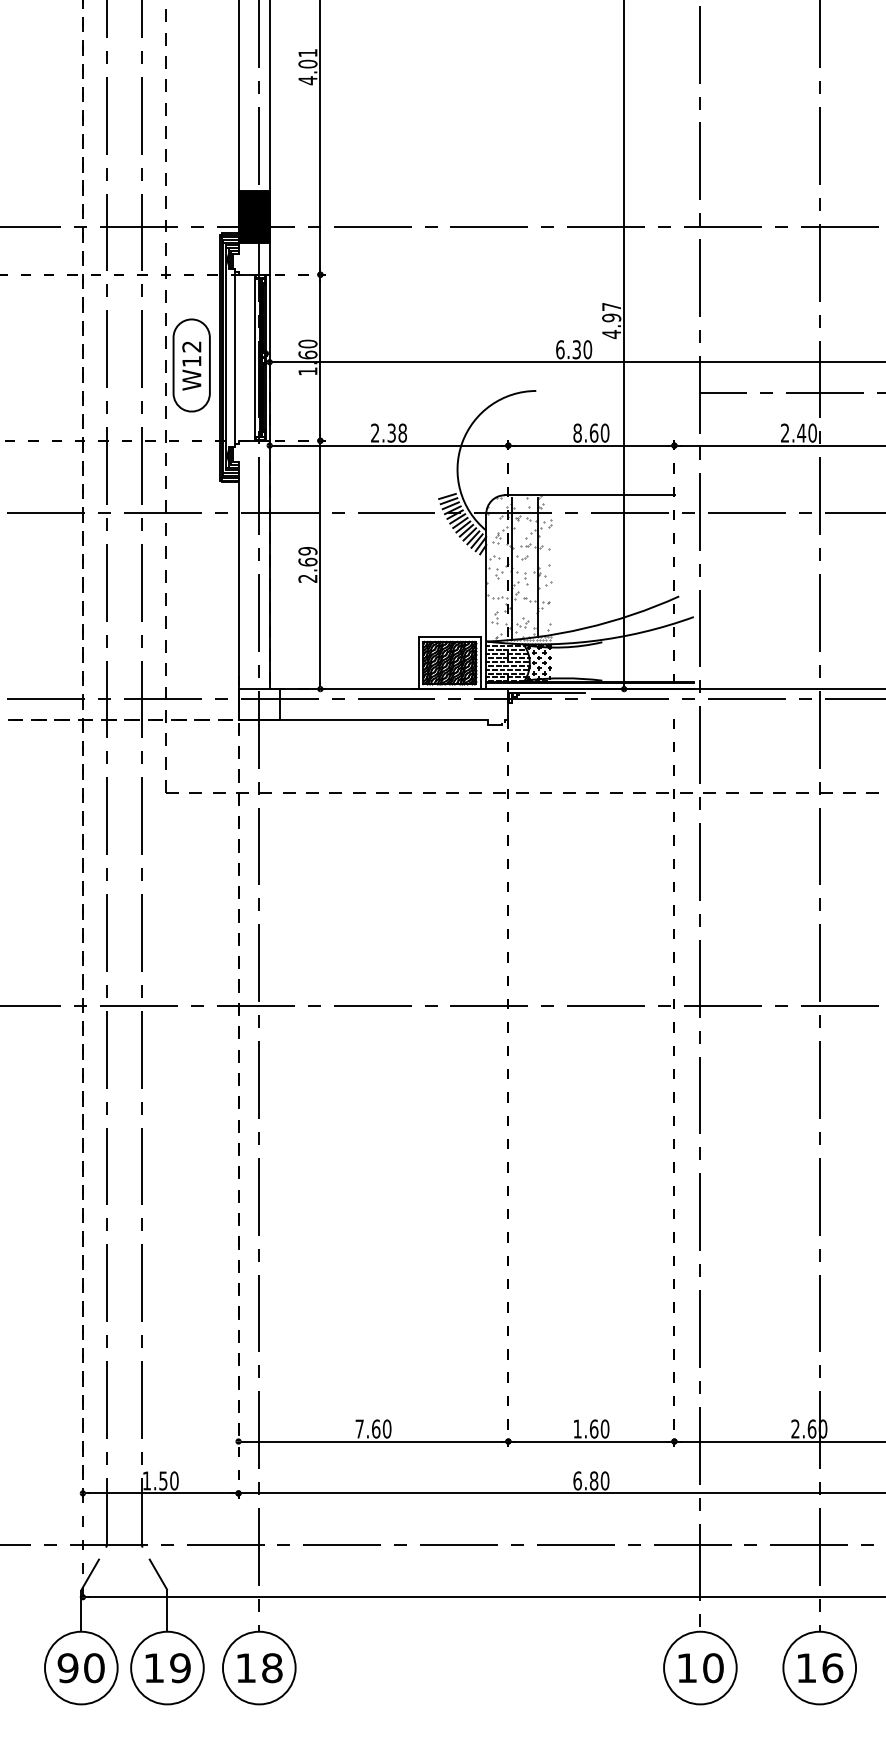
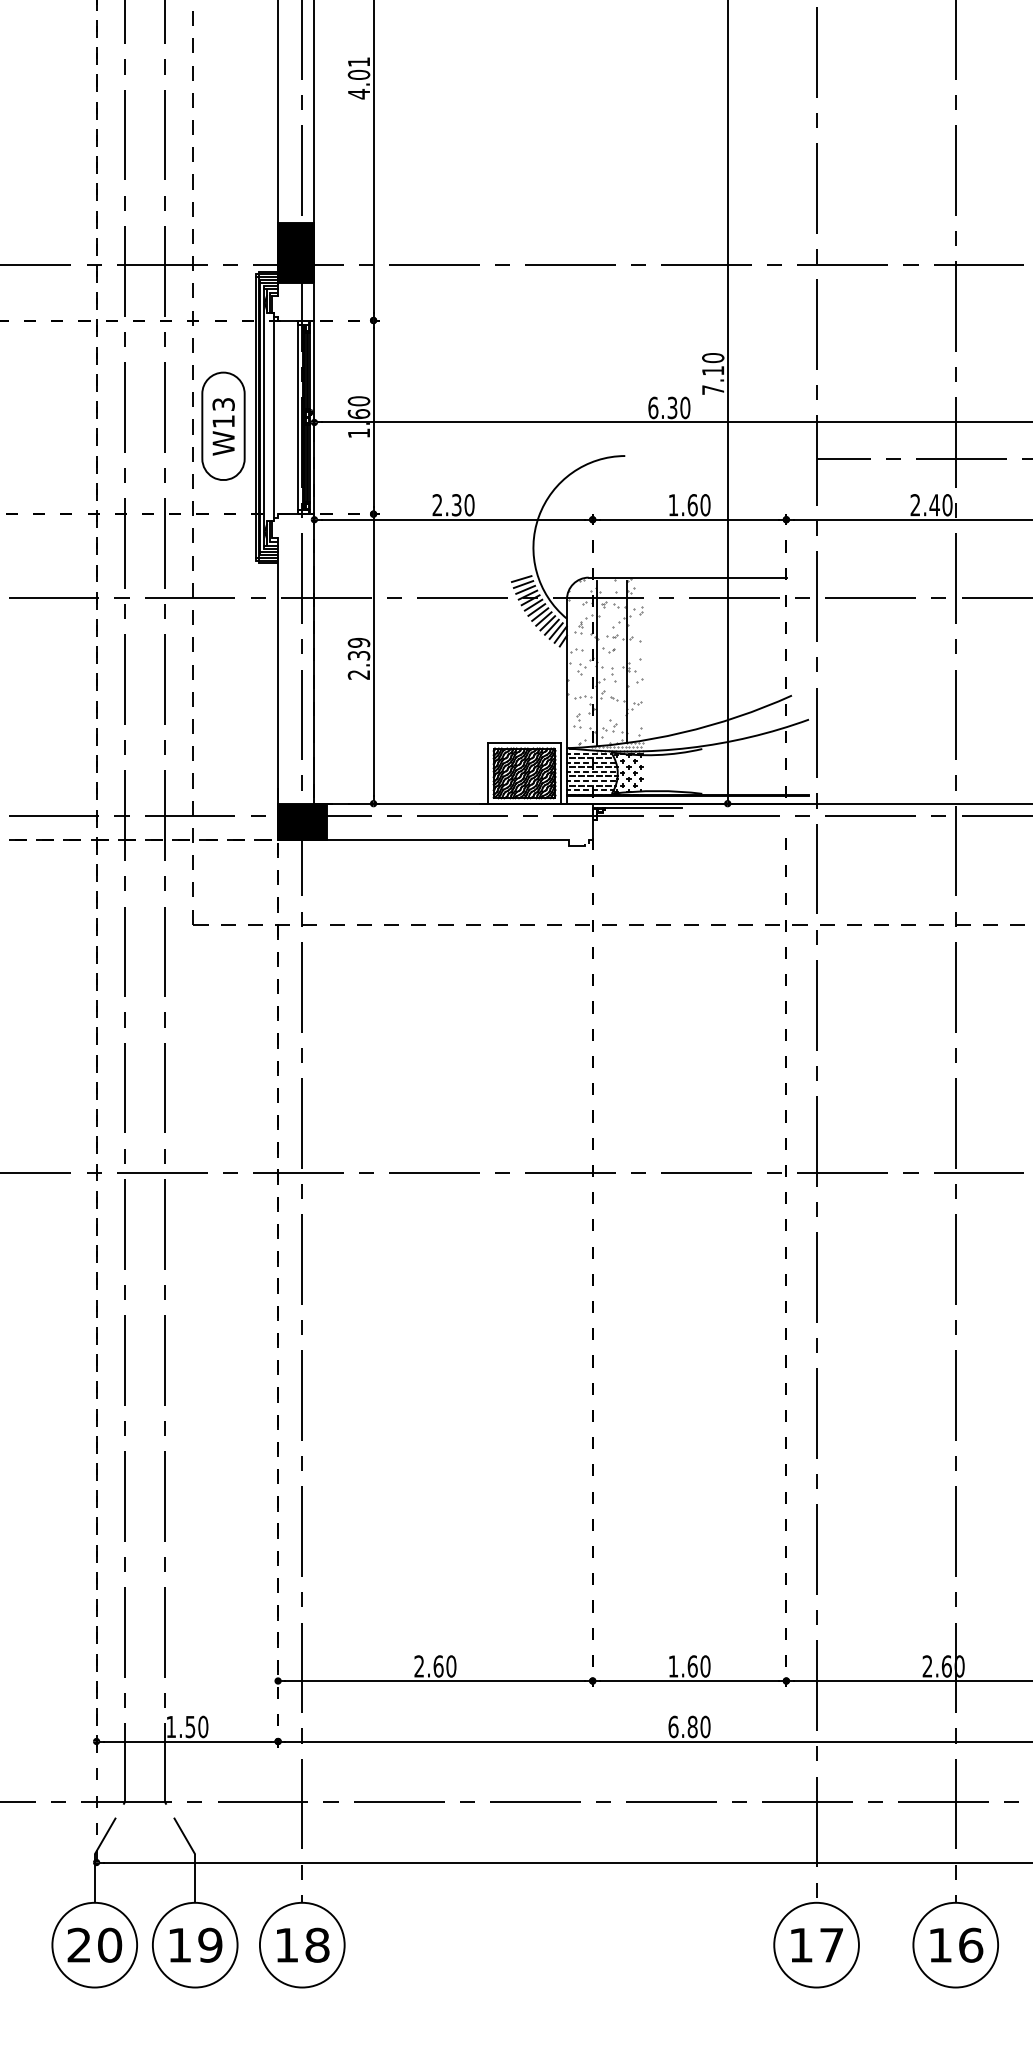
text: (611, 321) -> (713, 374), 4.97 -> 7.10
text: (191, 346) -> (223, 404), W12 -> W13
text: (402, 432) -> (469, 504), 2.38 -> 2.30
text: (577, 433) -> (673, 505), 8.60 -> 1.60
text: (307, 562) -> (358, 655), 2.69 -> 2.39
fill: (259, 704) -> (302, 821), added
text: (358, 1429) -> (418, 1666), 7.60 -> 2.60
text: (68, 1667) -> (79, 1944), 90 -> 20
text: (713, 1667) -> (831, 1944), 10 -> 17

